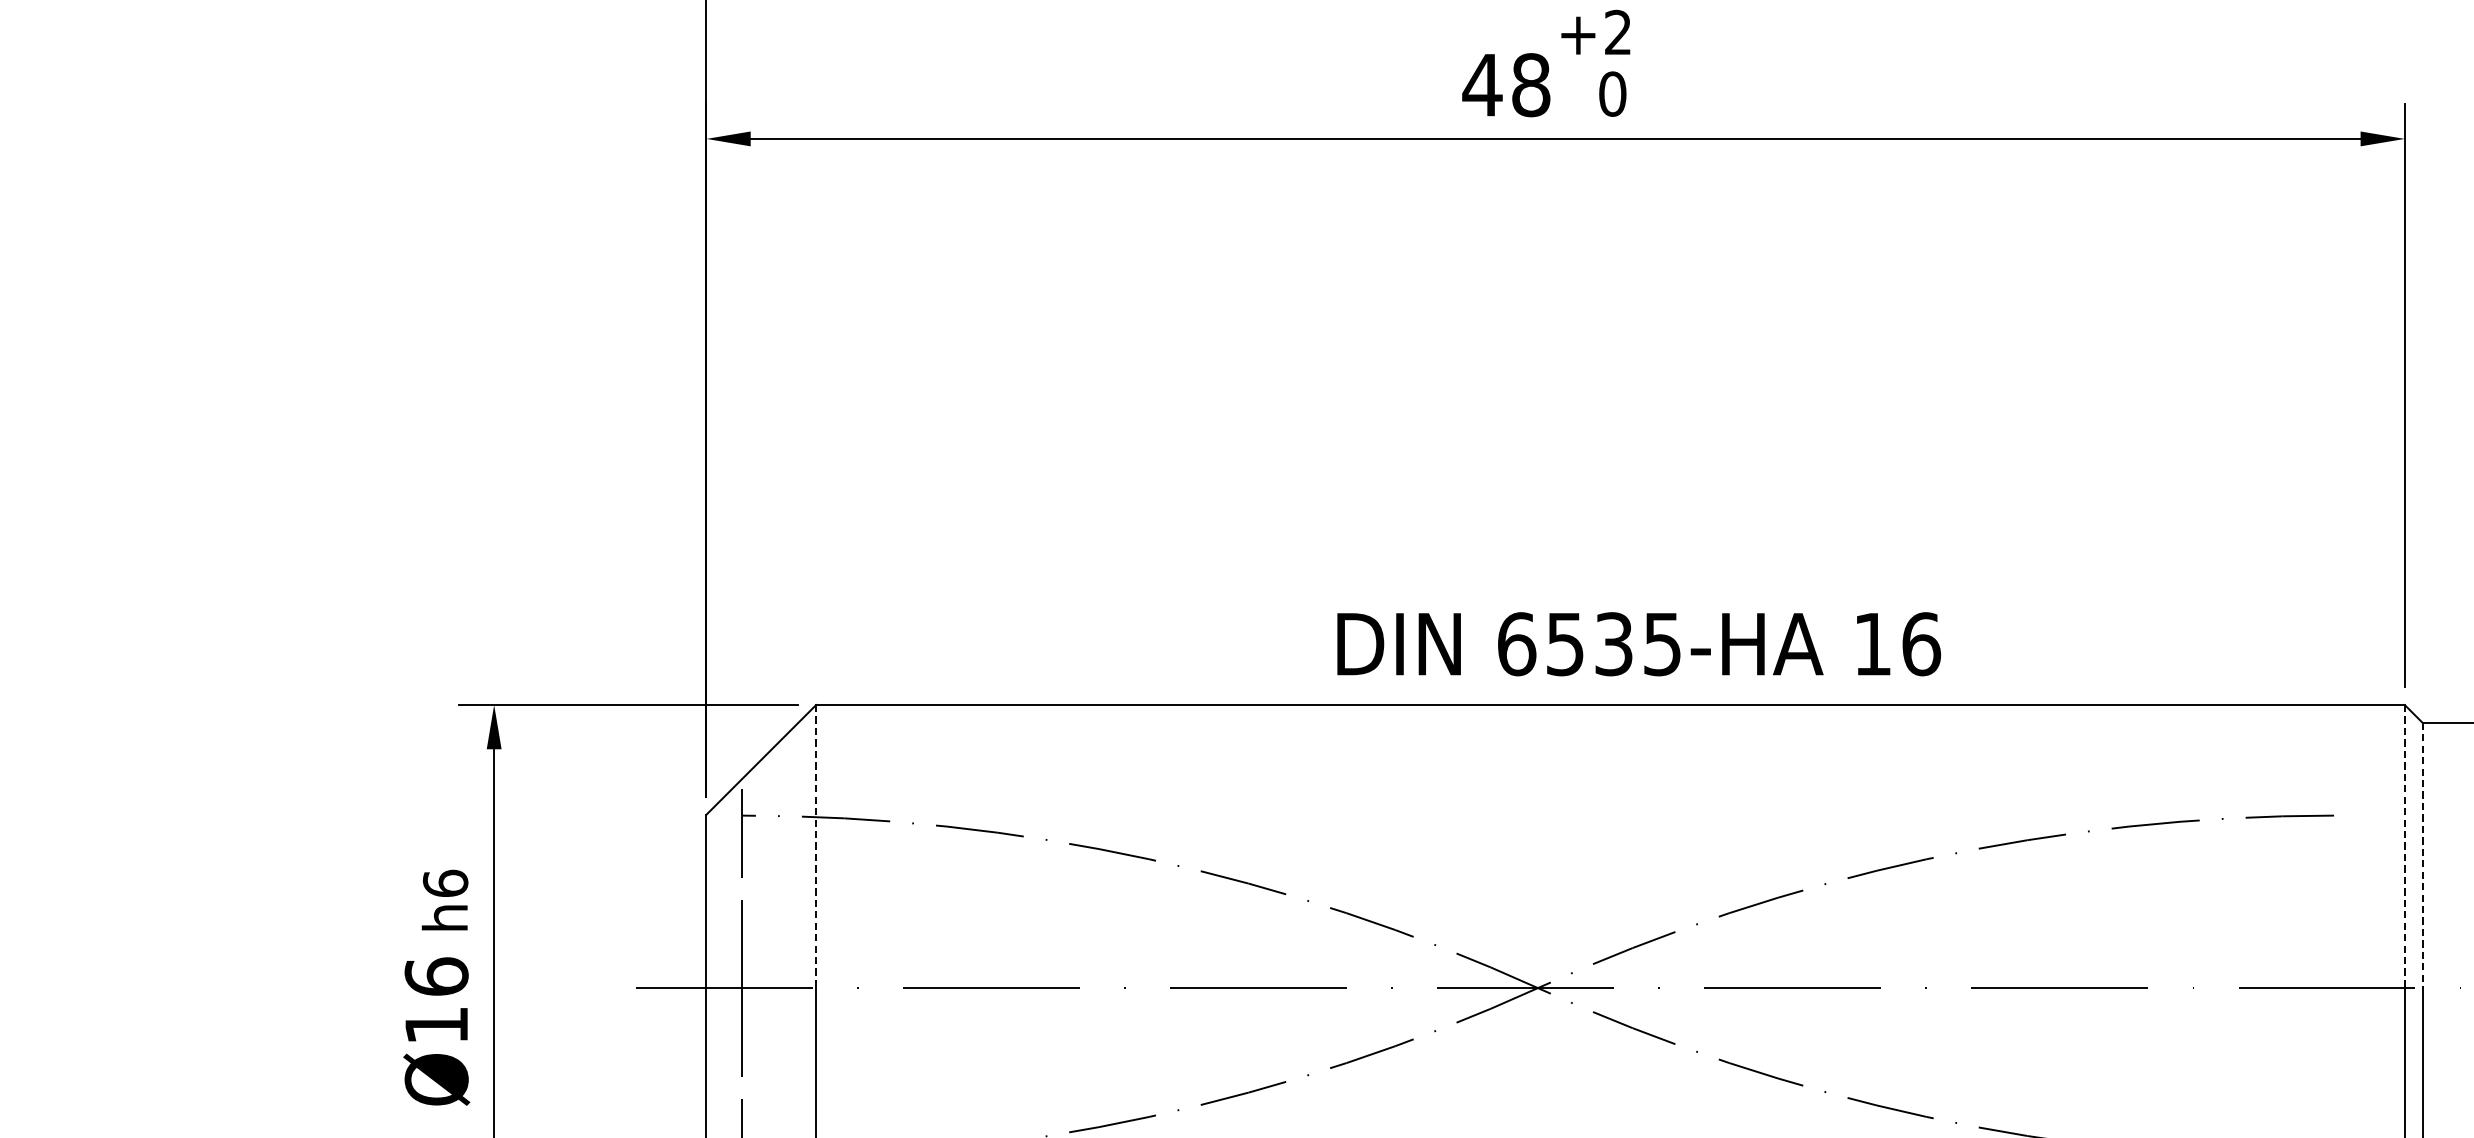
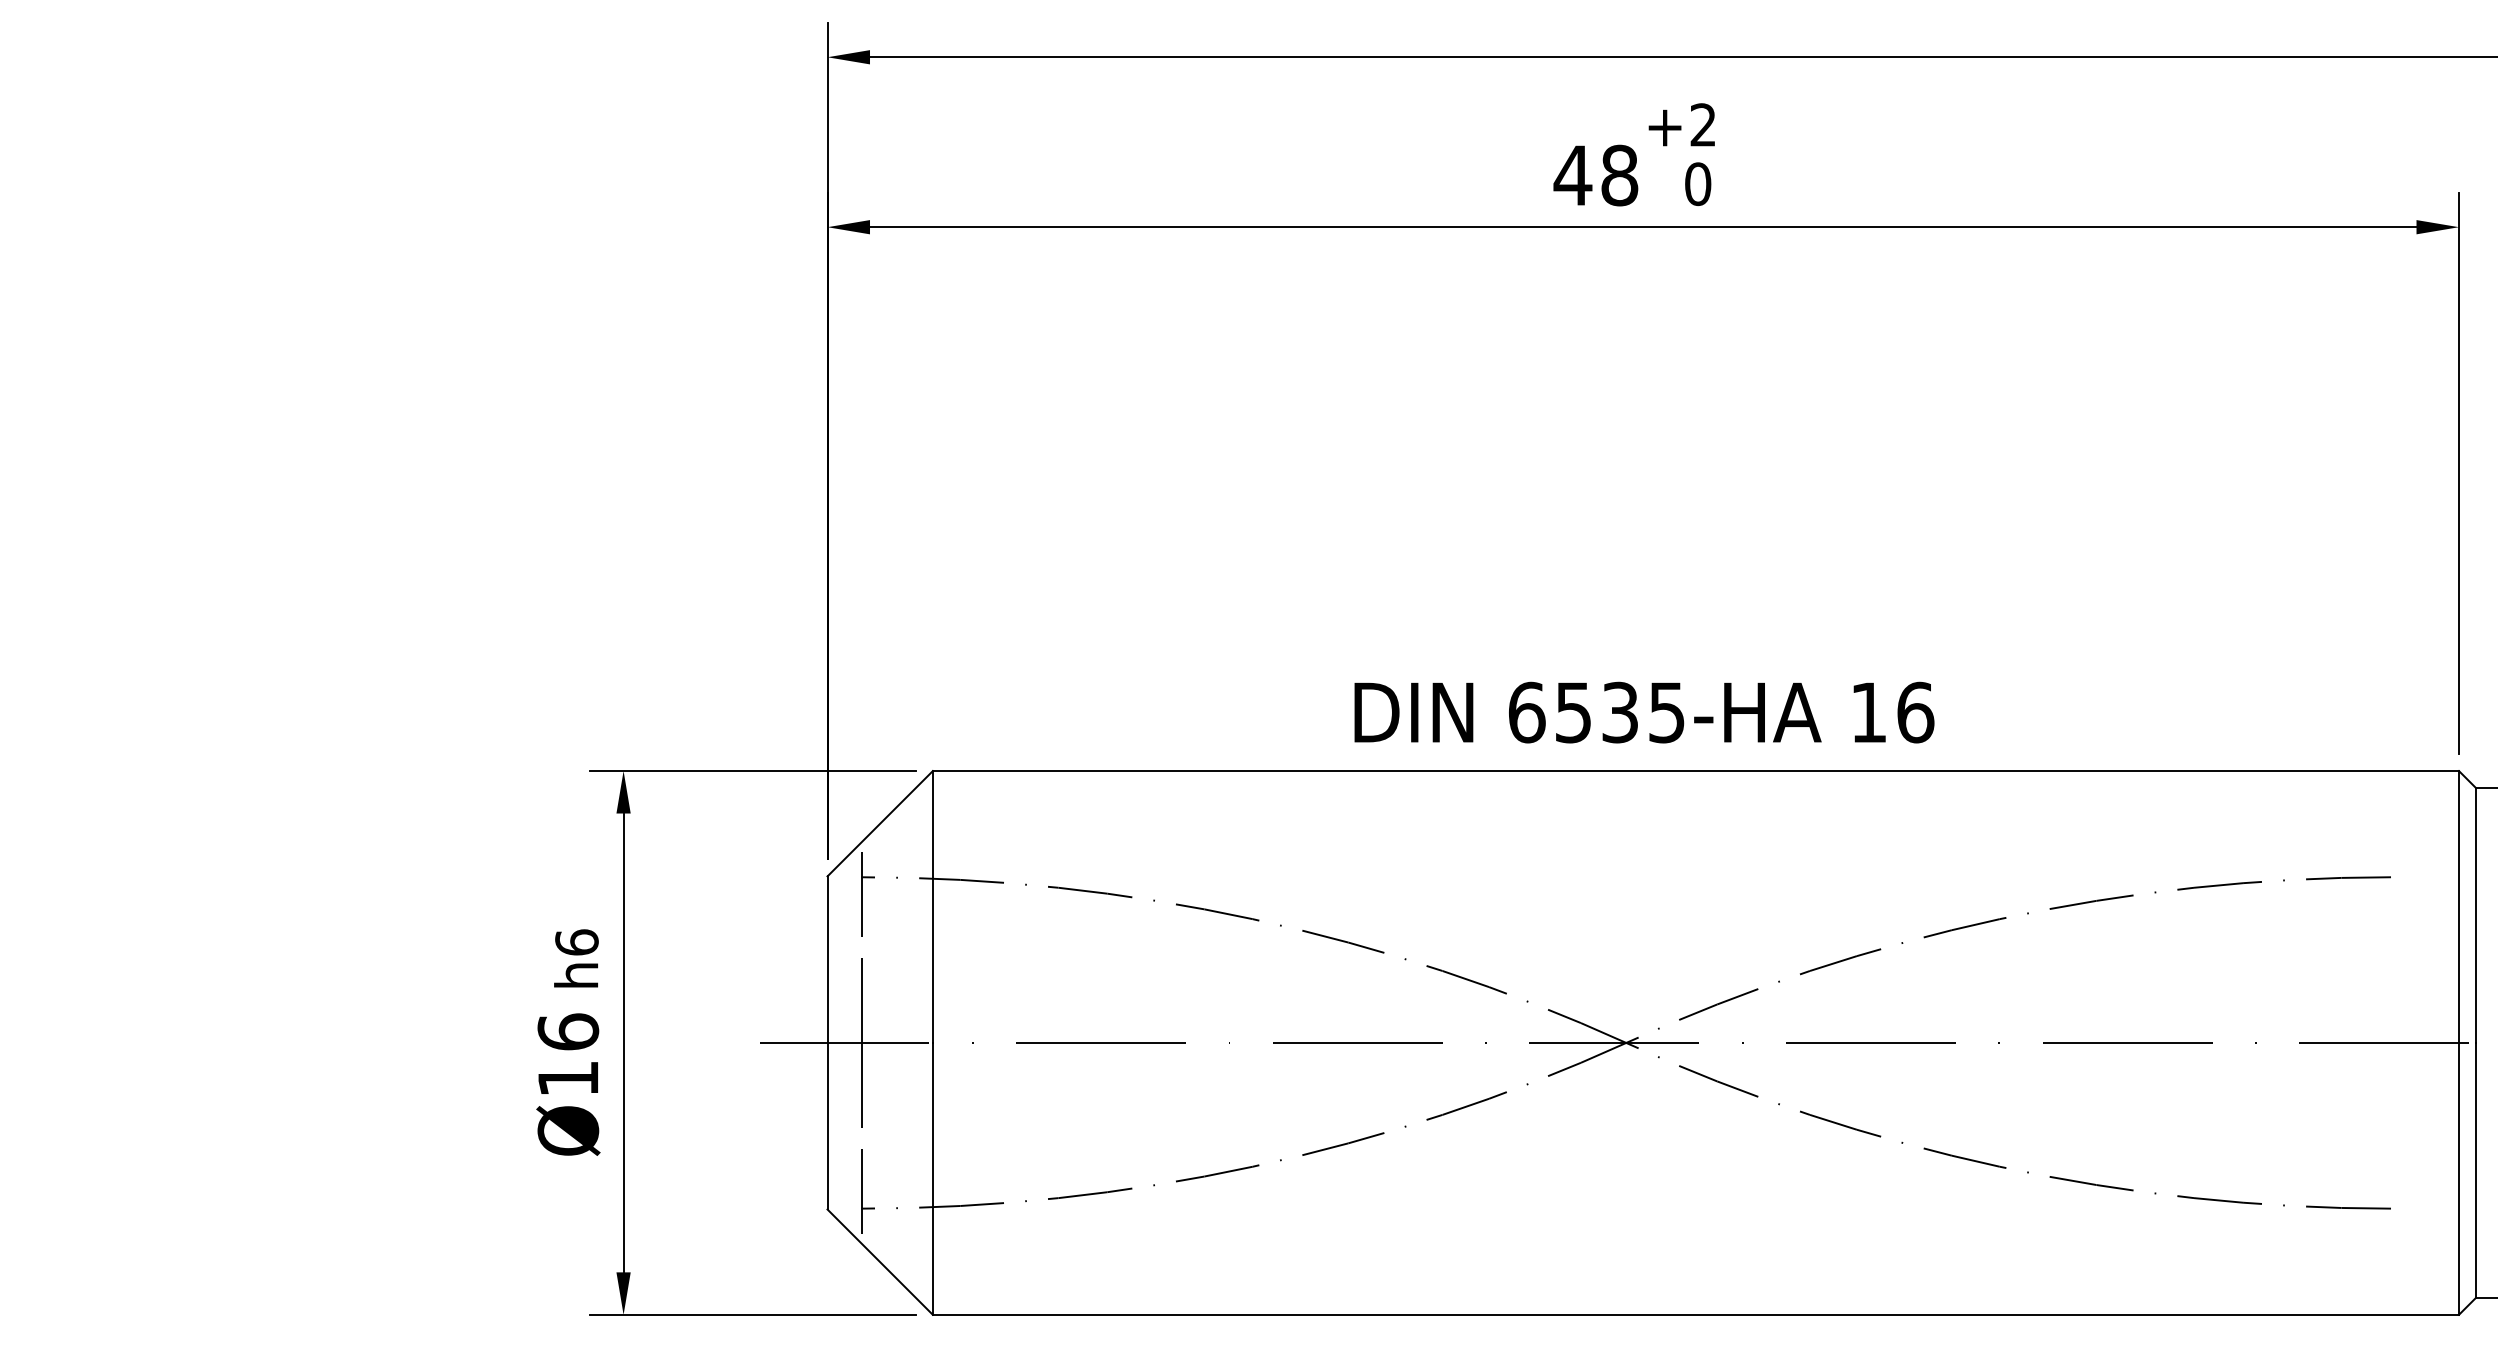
text: (1639, 644) -> (1644, 712), moved
line: (815, 846) -> (932, 906), dashed -> solid
line: (2404, 846) -> (2458, 906), dashed -> solid
line: (2422, 855) -> (2475, 915), dashed -> solid

